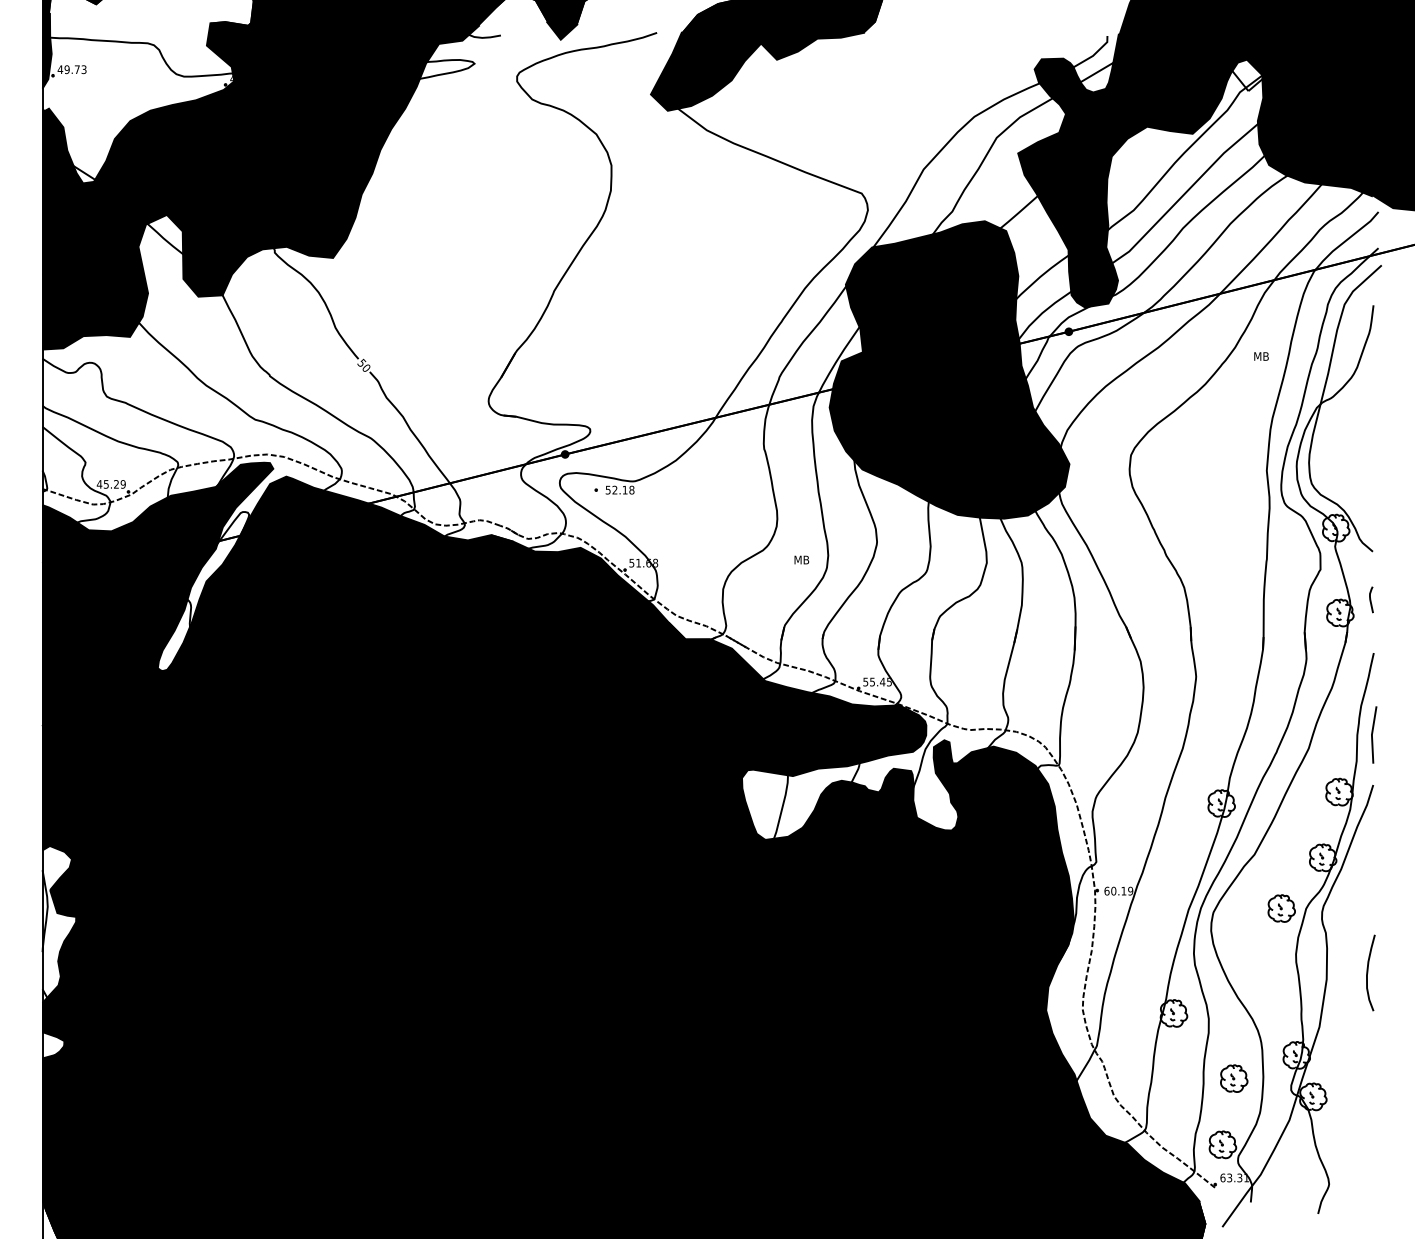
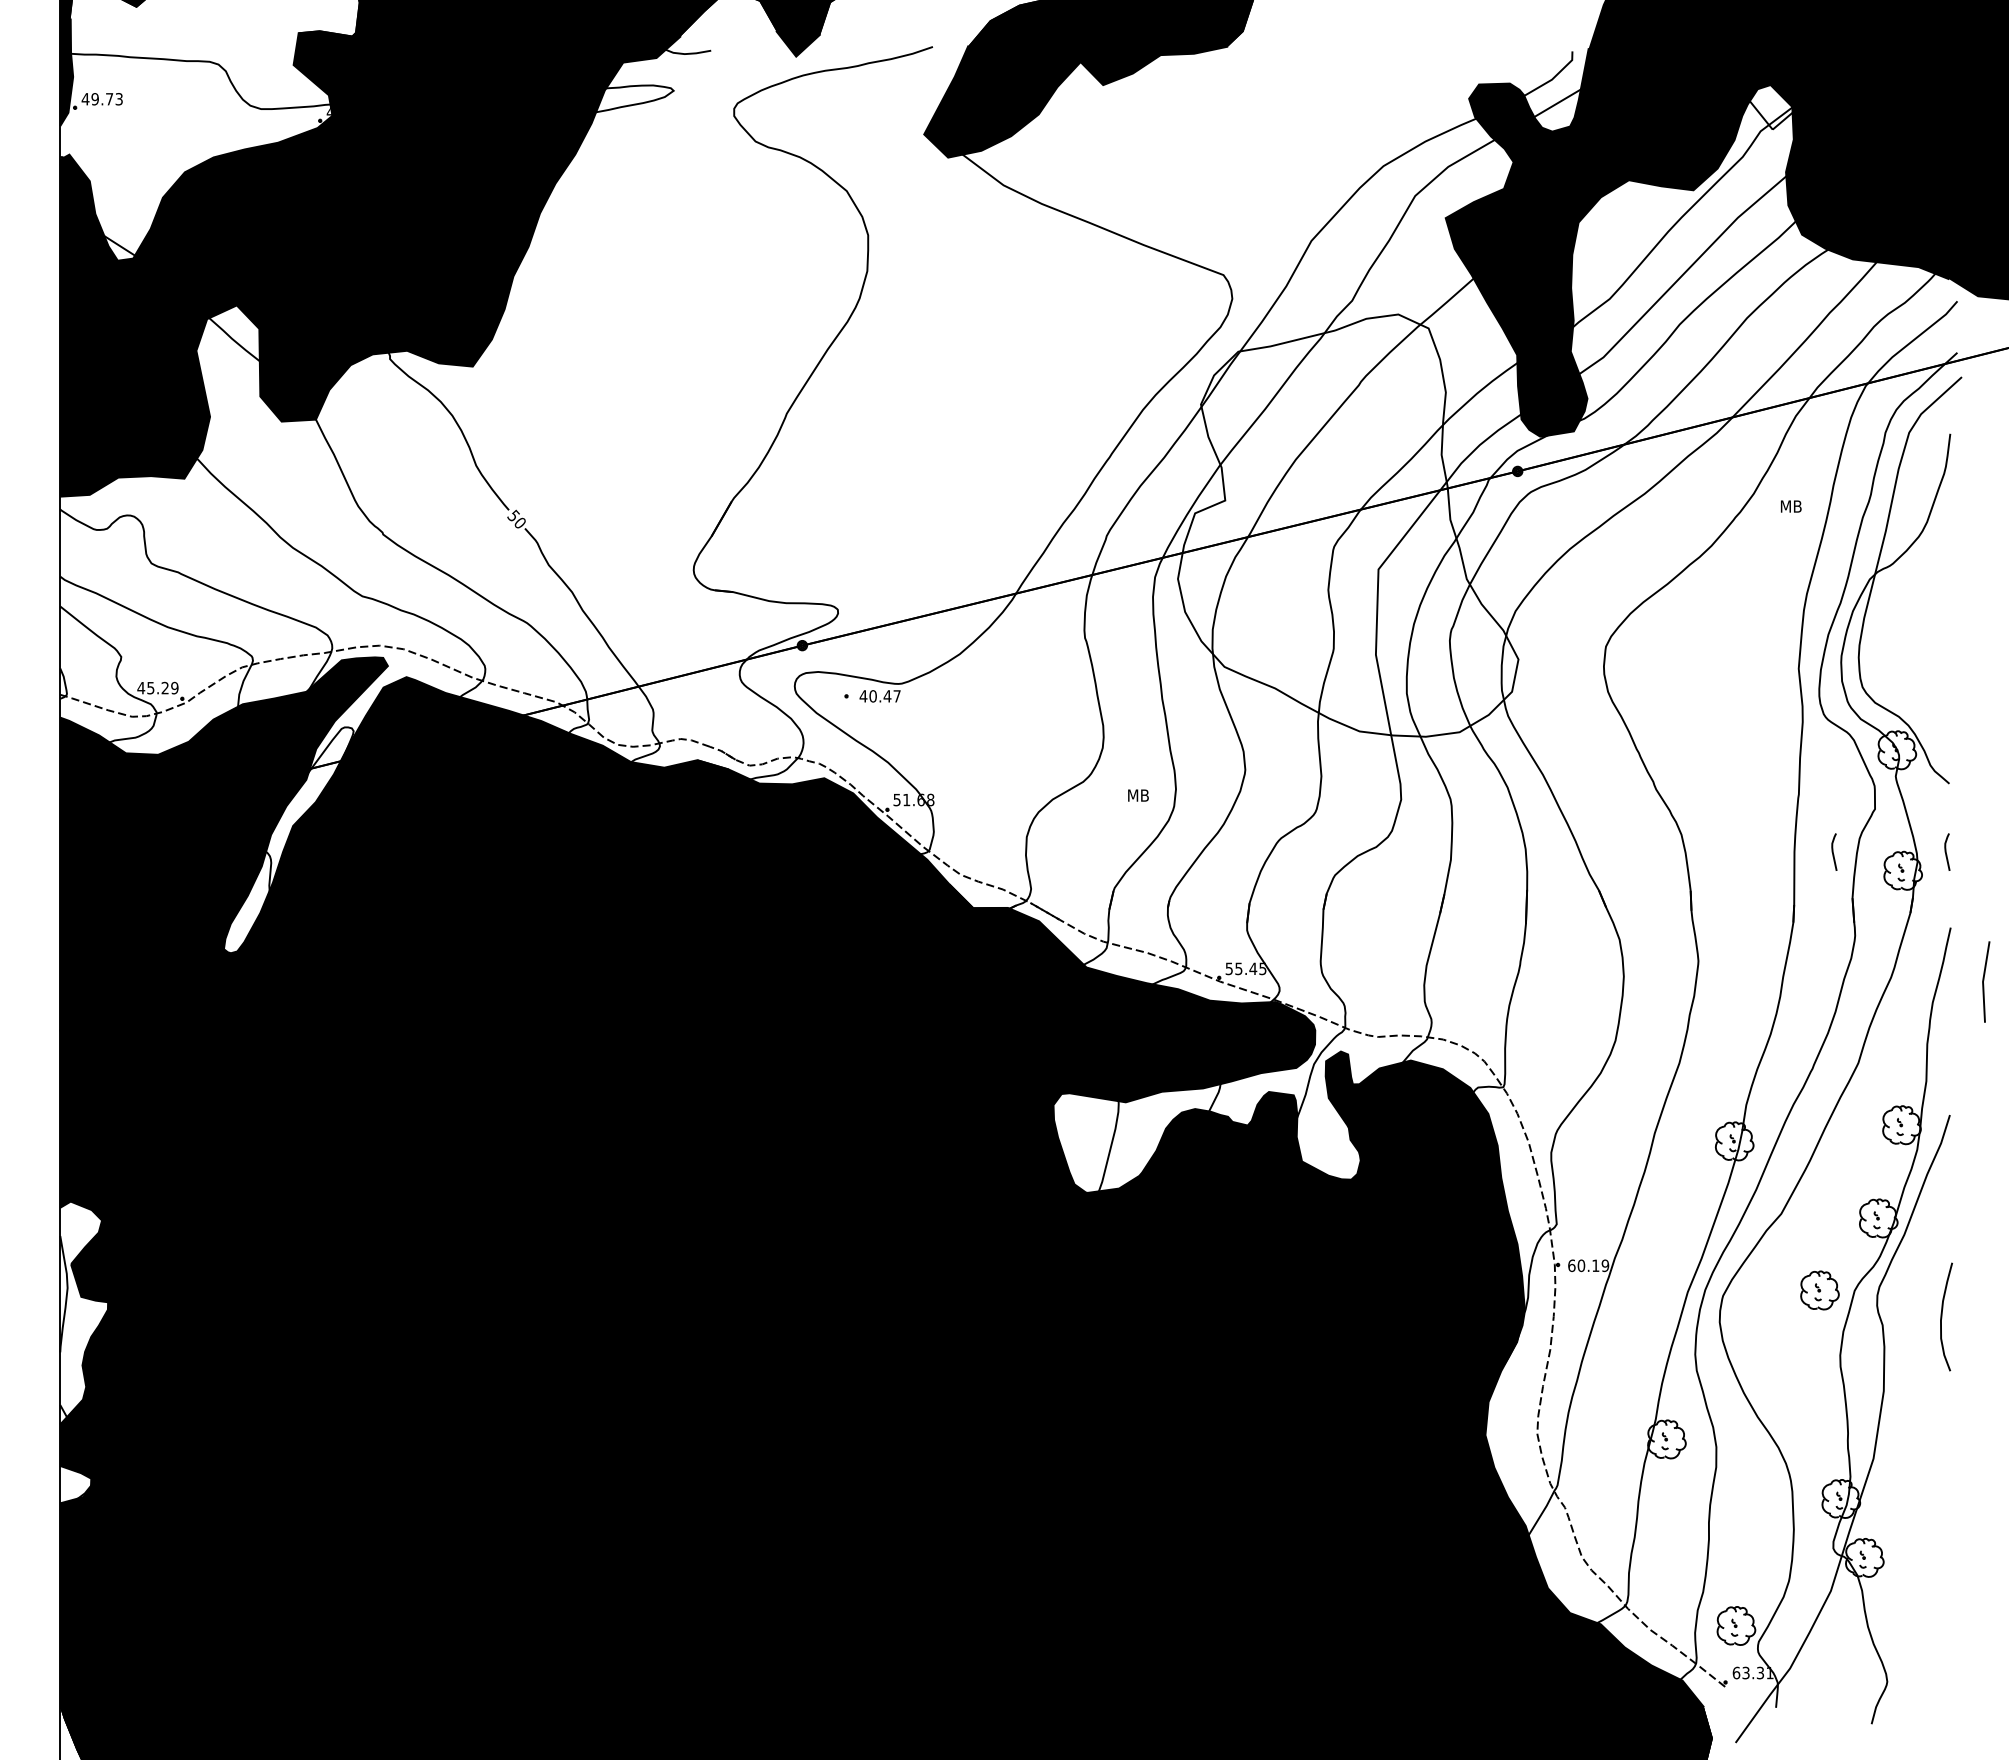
fill: (949, 369) -> (1347, 525), removed
text: (619, 490) -> (879, 696), 52.18 -> 40.47
curve: (1291, 599) -> (1833, 851), added
line: (1372, 733) -> (1984, 980), moved
curve: (1368, 972) -> (1942, 1316), moved
part: (1234, 1078) -> (1752, 1531), removed

